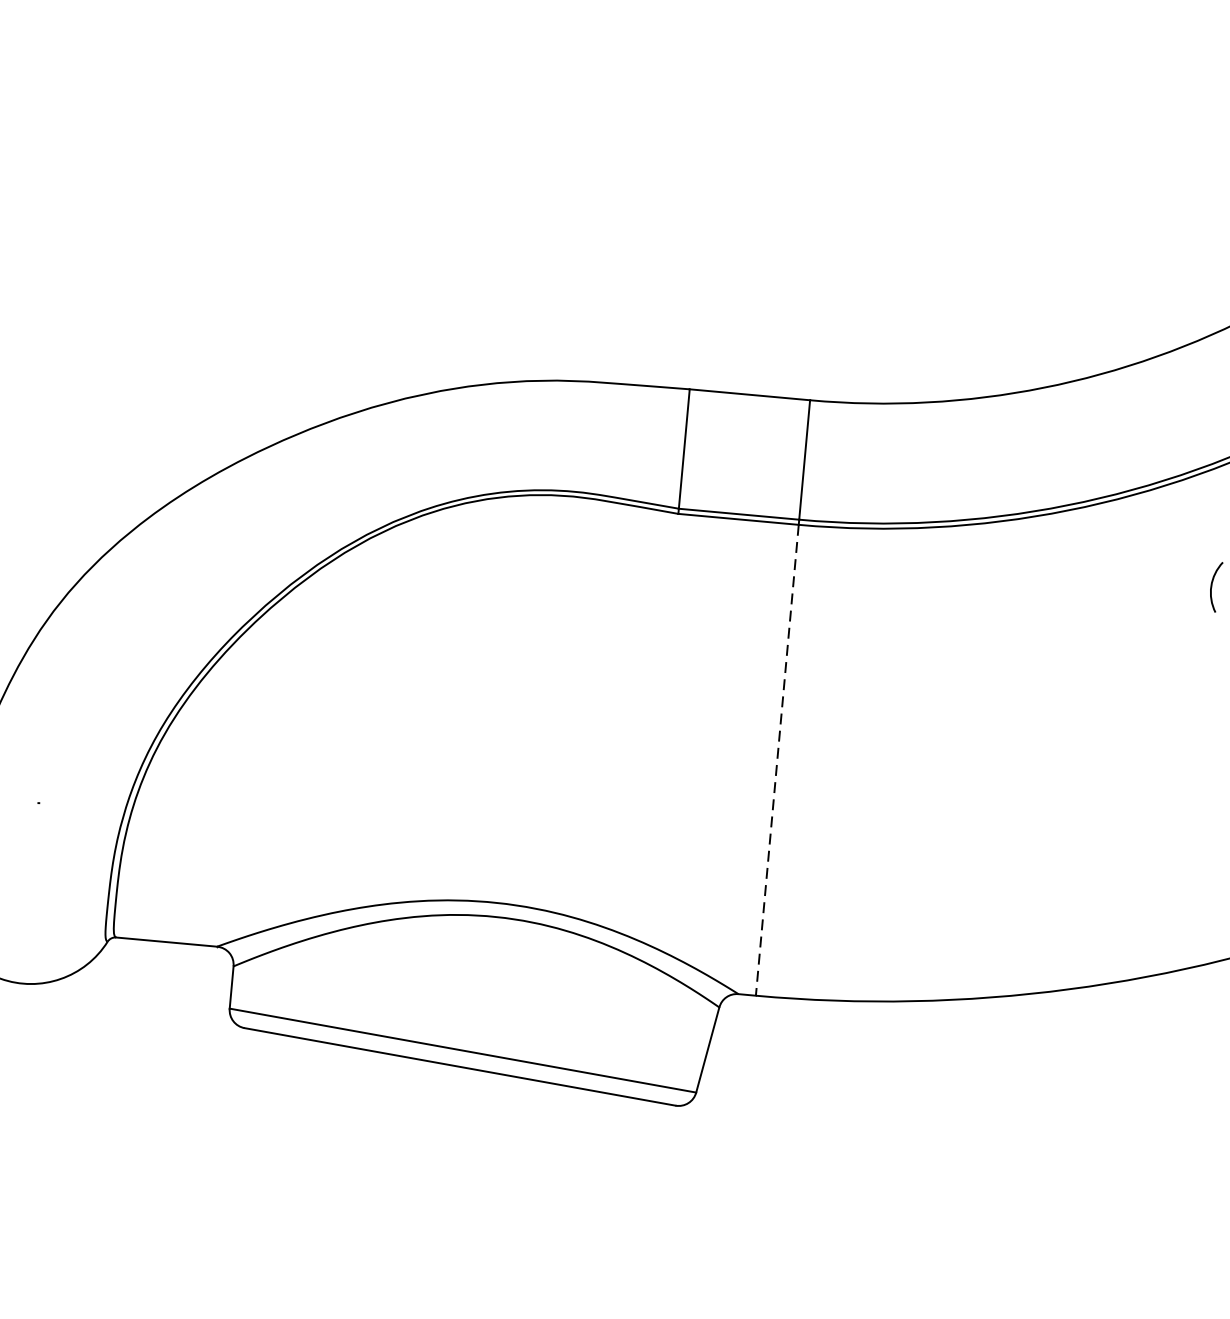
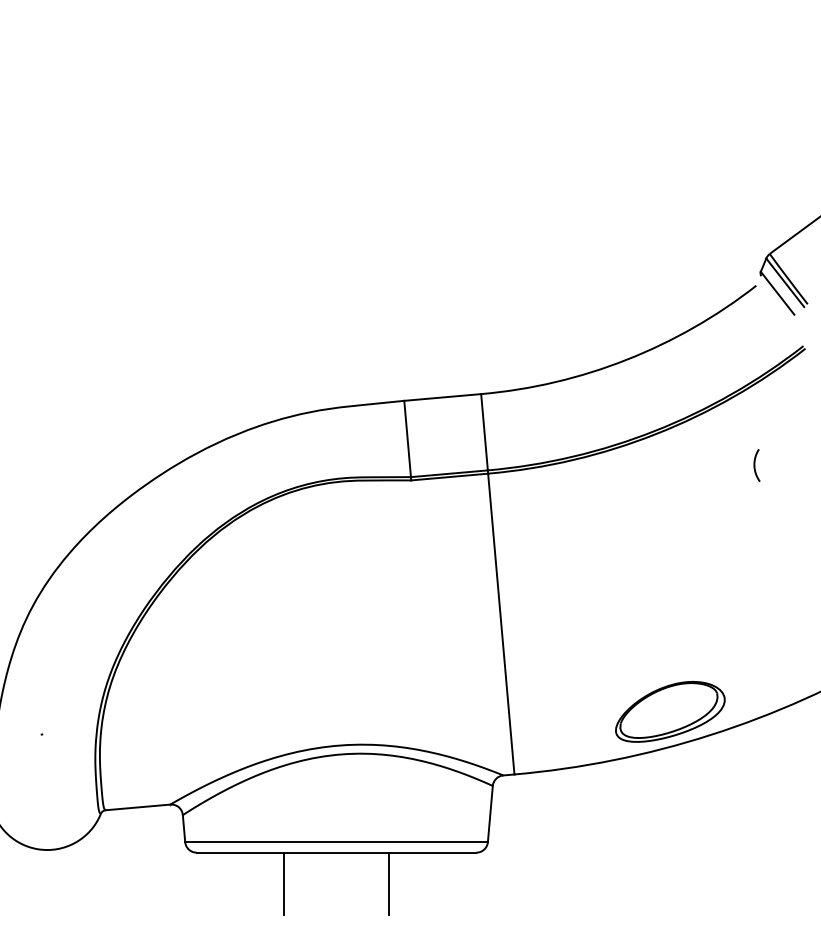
line: (777, 760) -> (501, 624), dashed -> solid
part: (1013, 941) -> (670, 711), added
line: (371, 1099) -> (284, 883), added
line: (531, 1128) -> (388, 883), added

